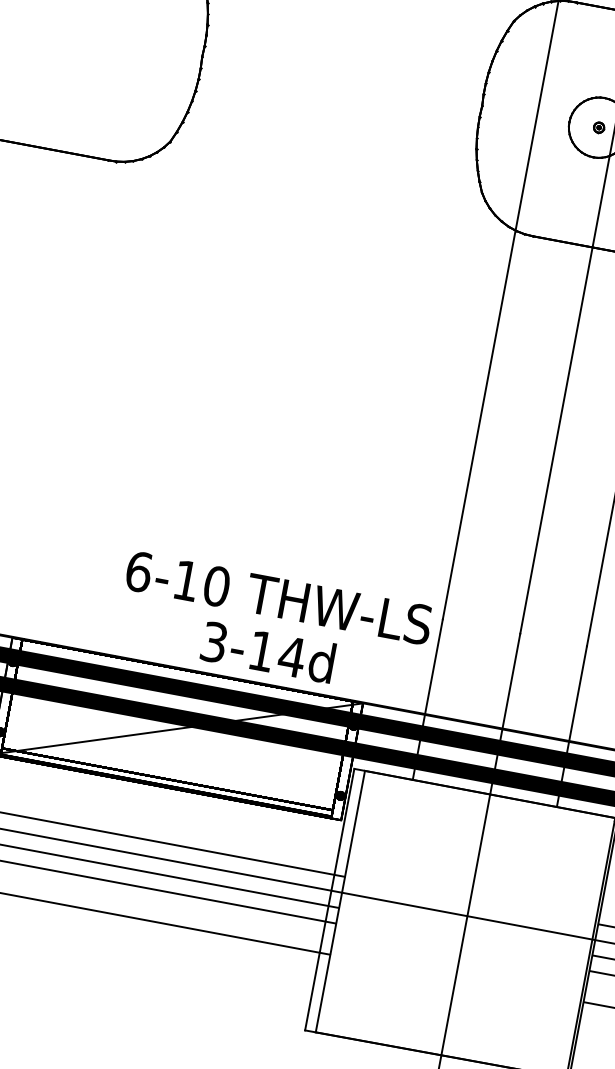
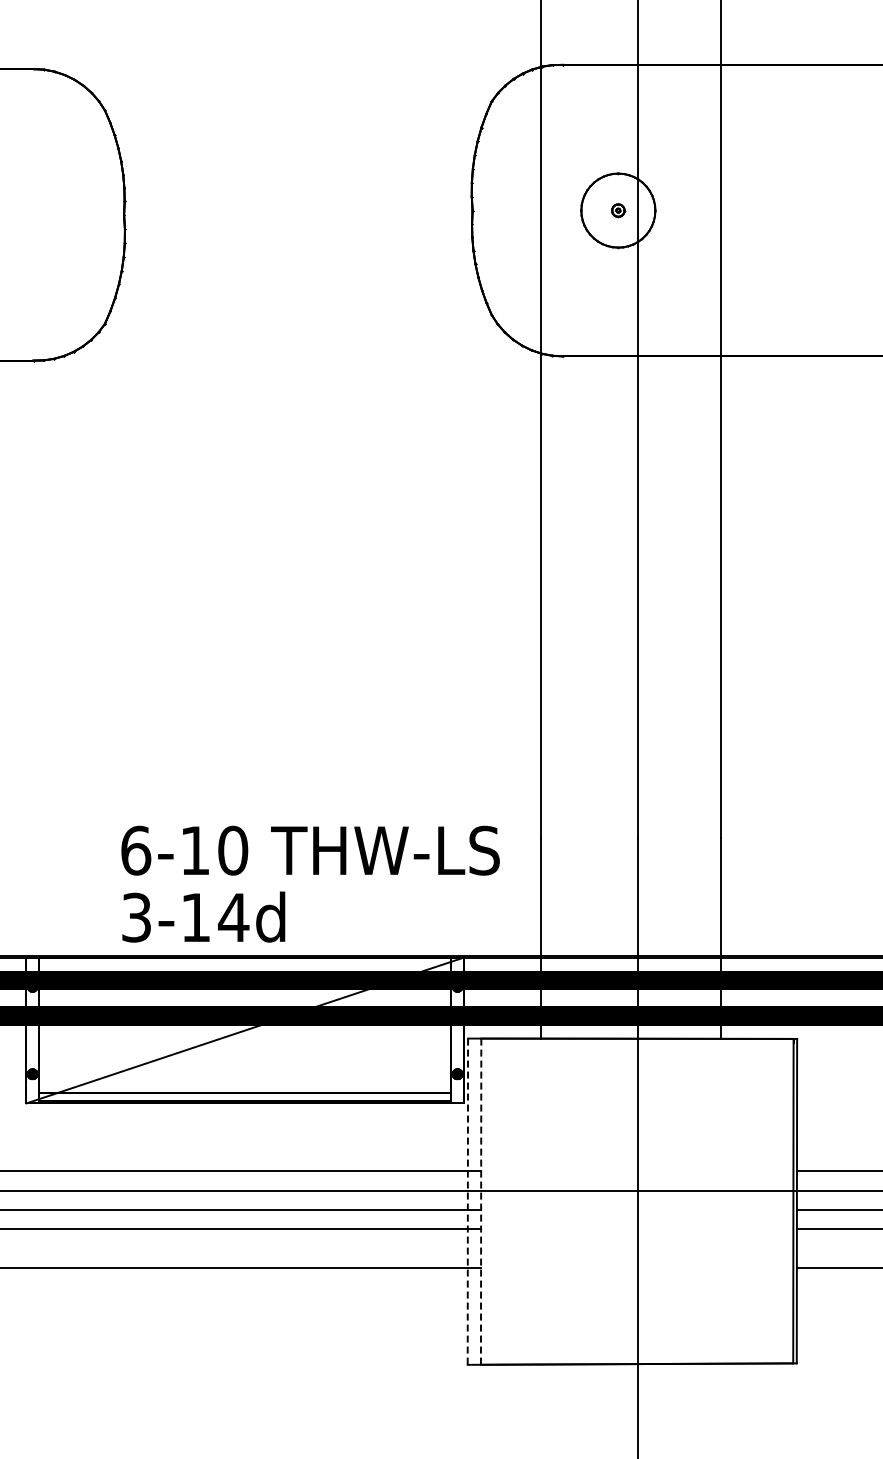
text: (278, 597) -> (310, 850), moved
text: (268, 651) -> (203, 916), moved
line: (329, 900) -> (467, 1202), solid -> dashed
line: (340, 902) -> (481, 1202), solid -> dashed

